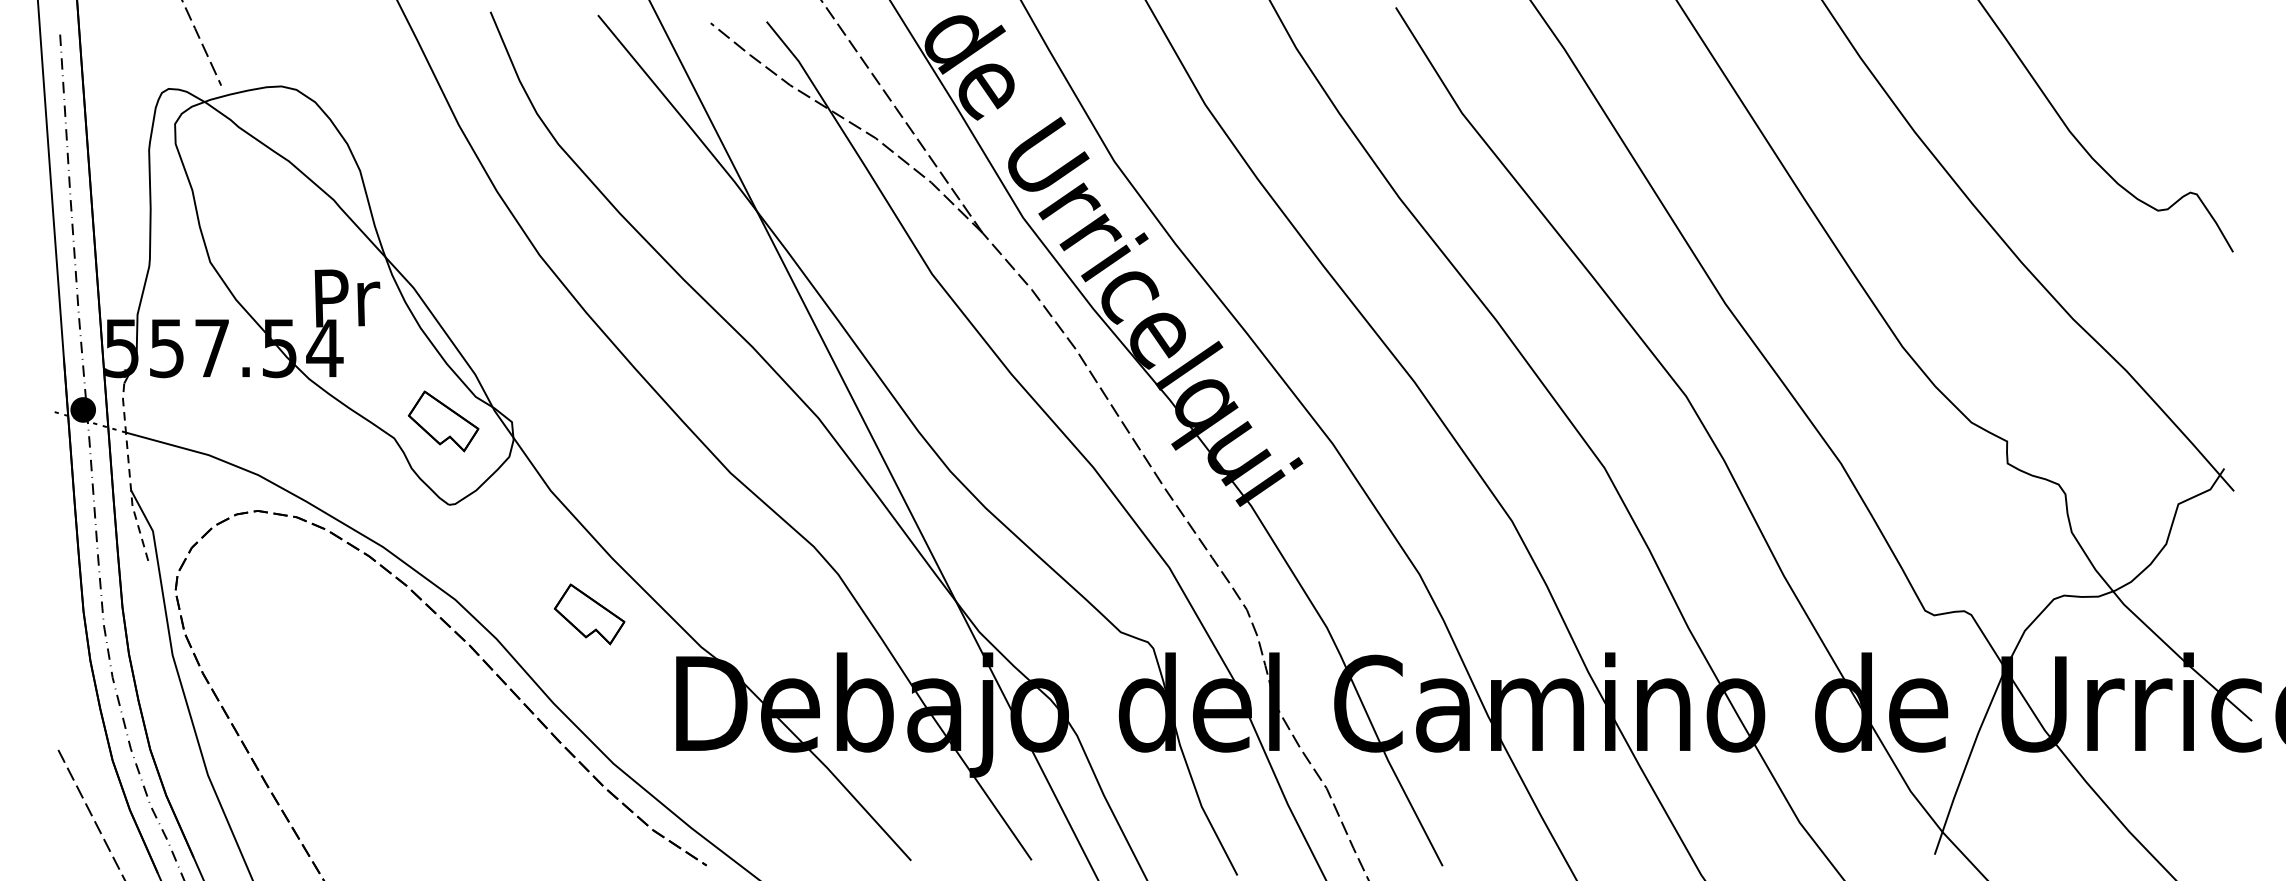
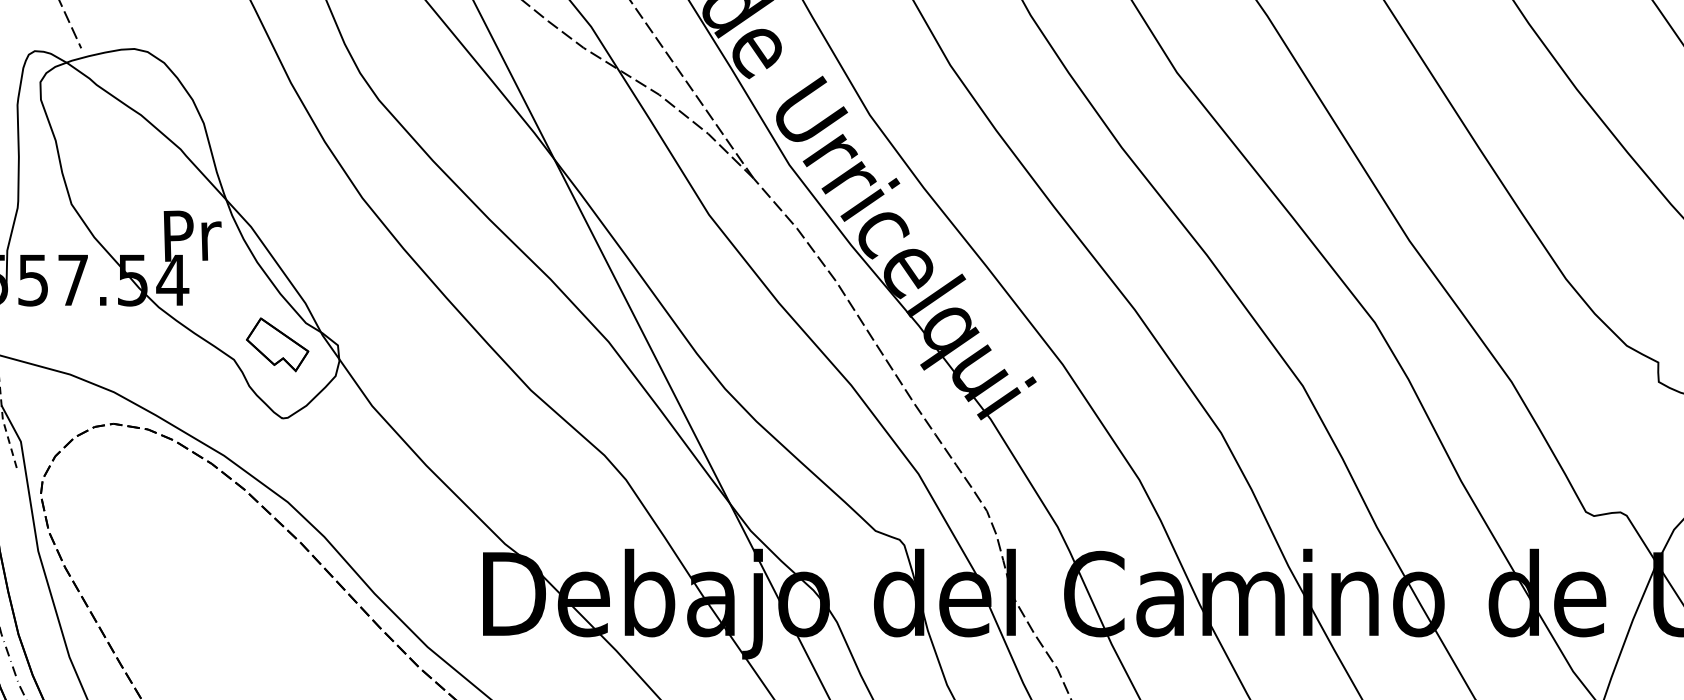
part: (589, 614) -> (406, 515), removed

